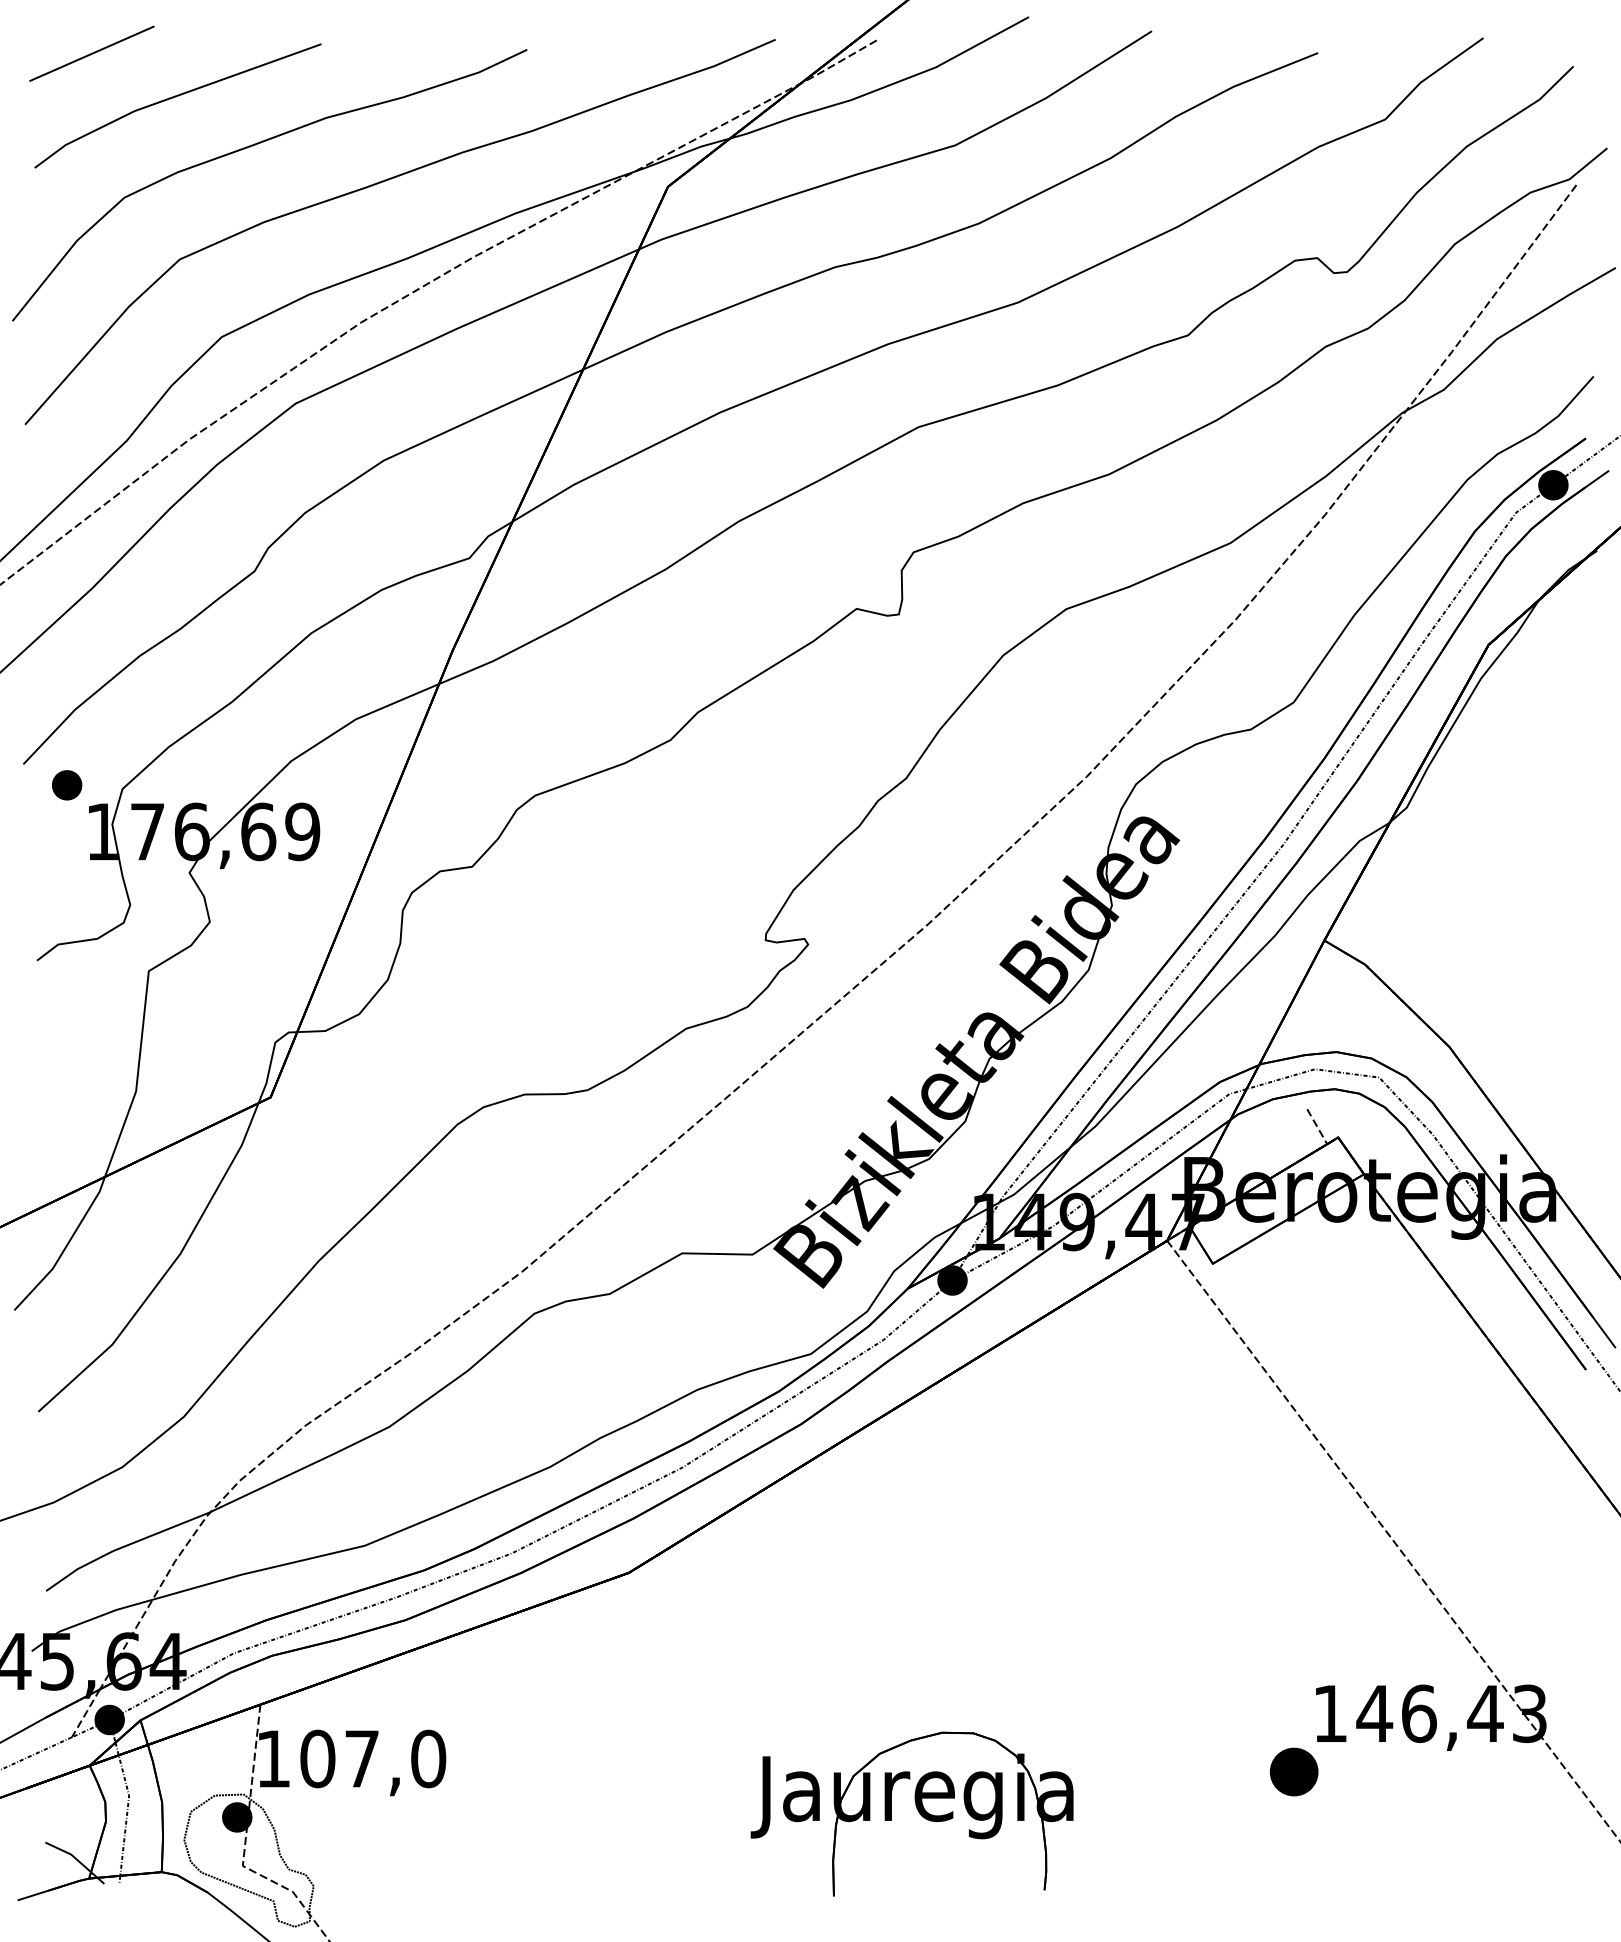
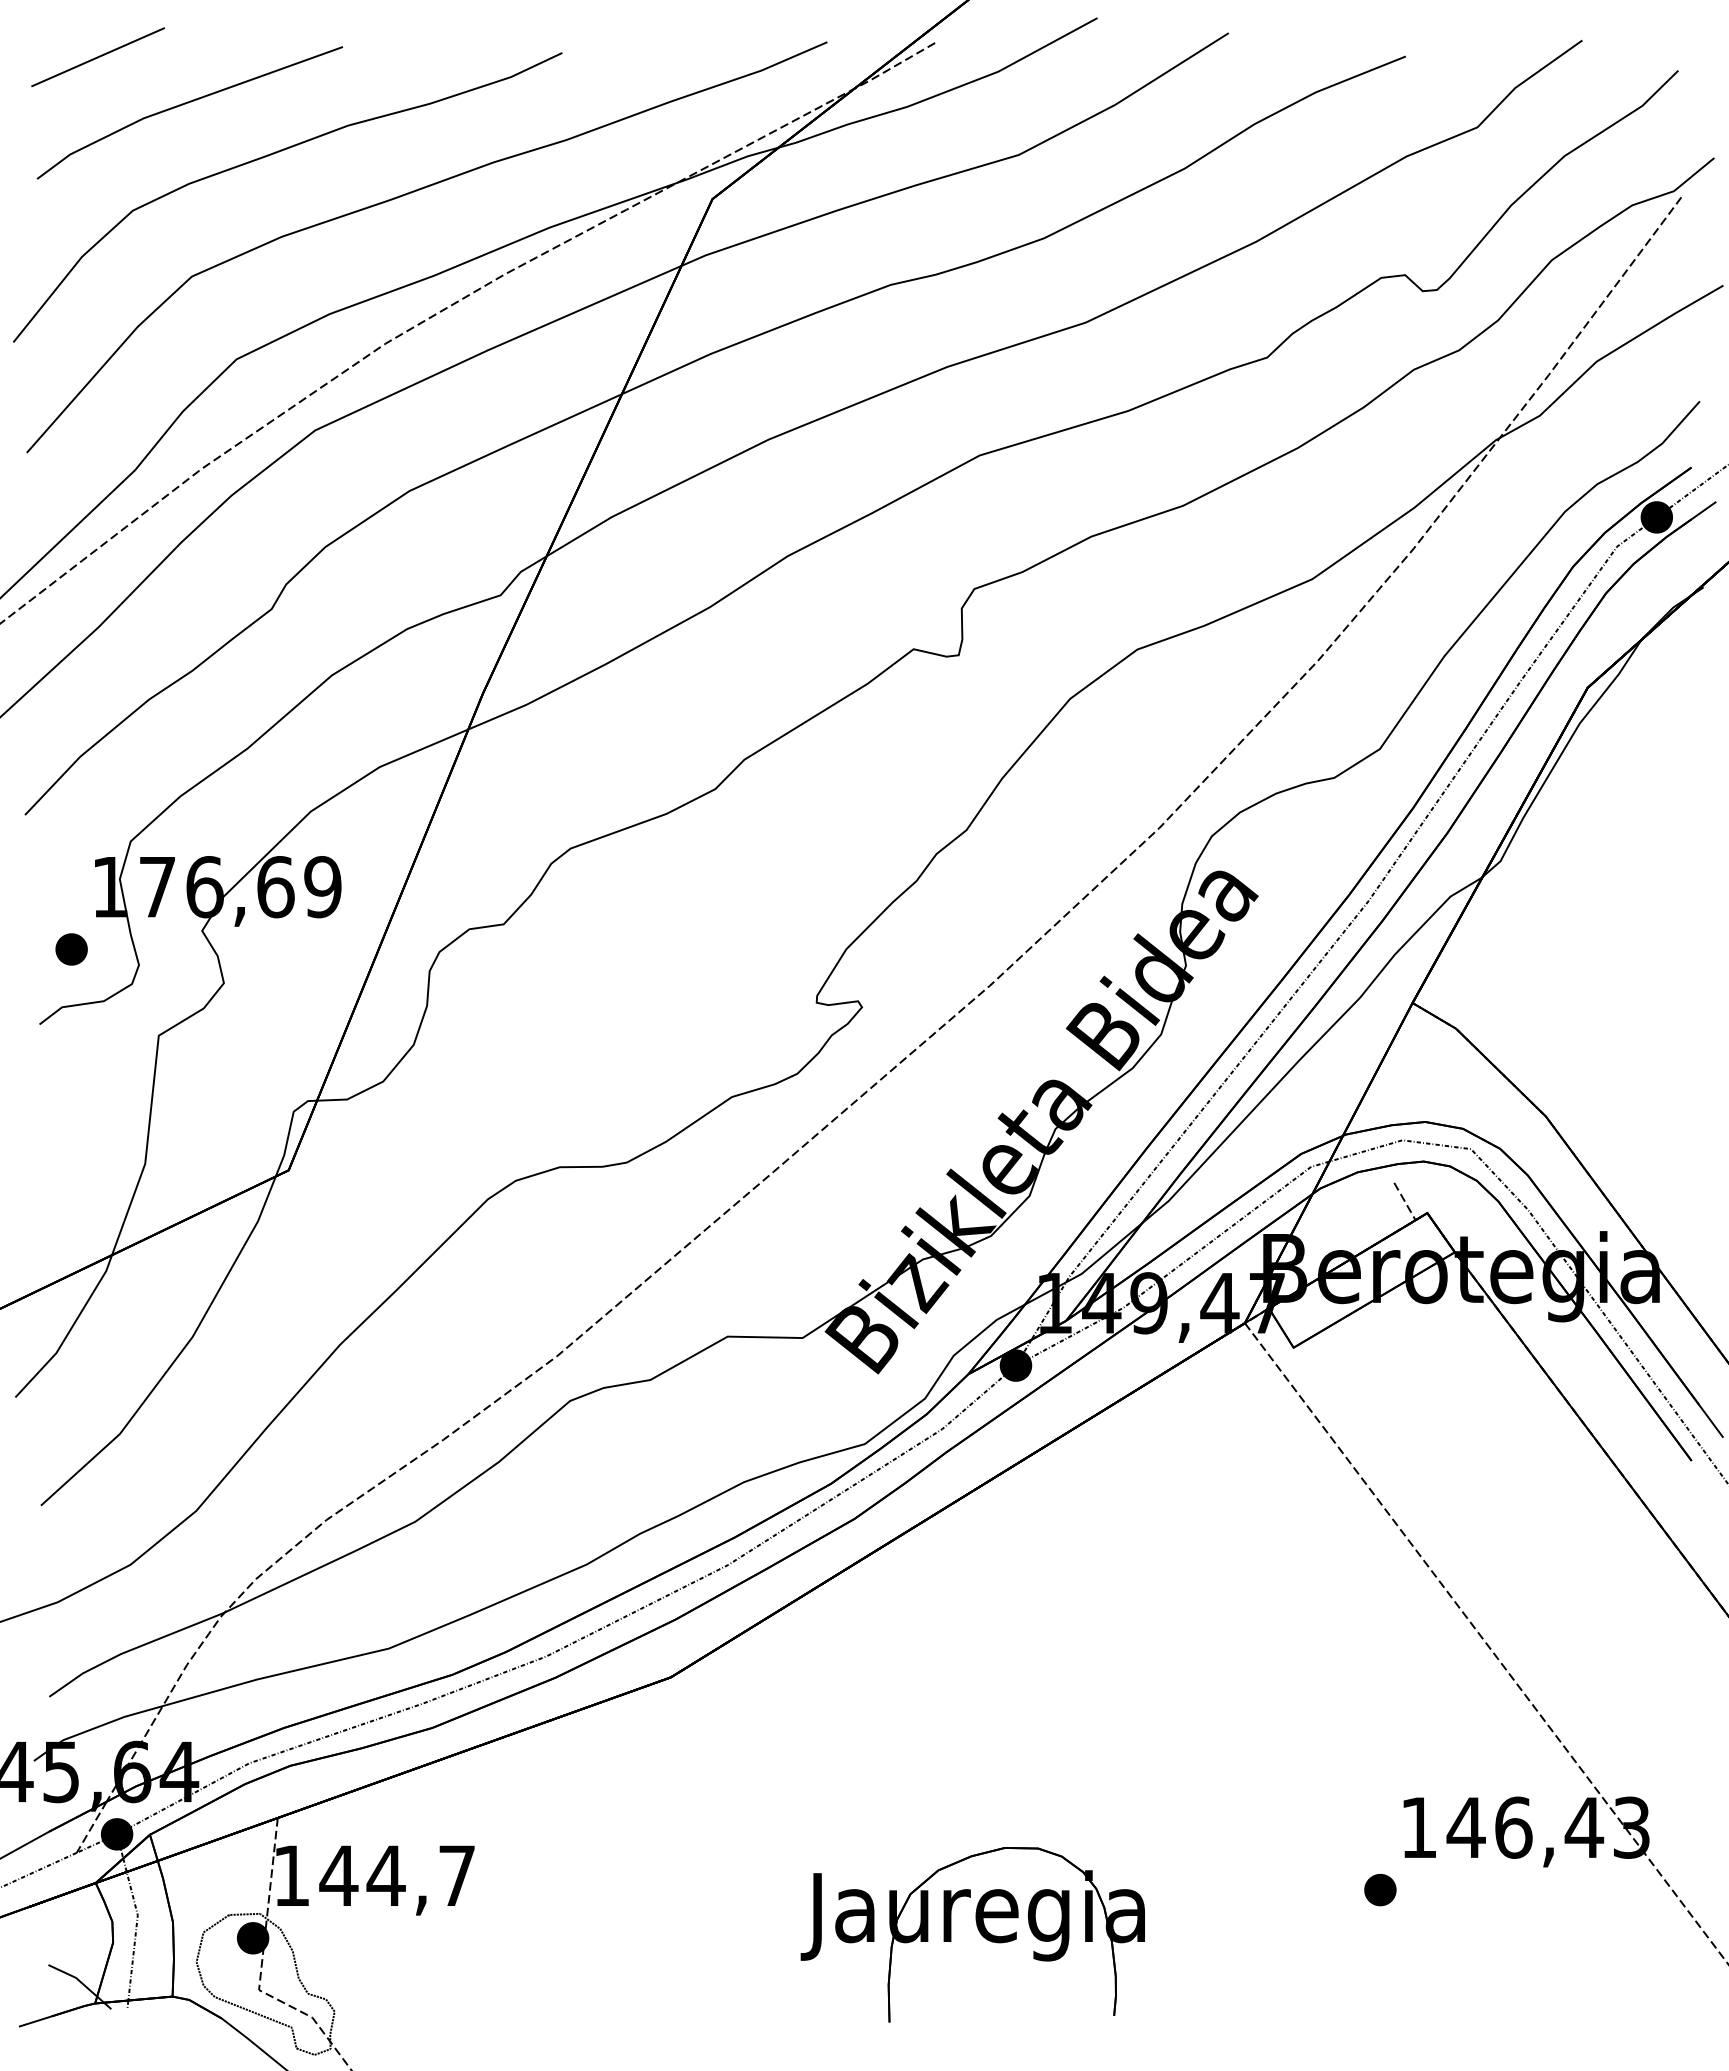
part: (66, 785) -> (71, 949), moved
text: (372, 1758) -> (397, 1875), 107,0 -> 144,7
part: (1294, 1772) -> (1380, 1890), size x0.62

